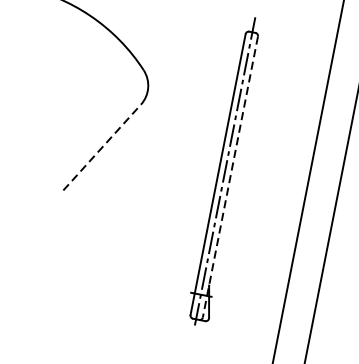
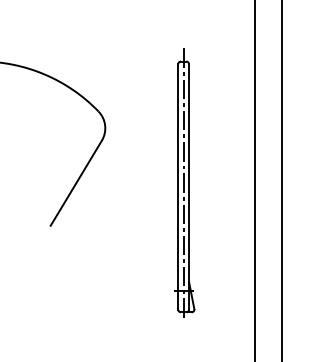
line: (102, 147) -> (76, 183), dashed -> solid
line: (231, 176) -> (189, 186), dashed -> solid

